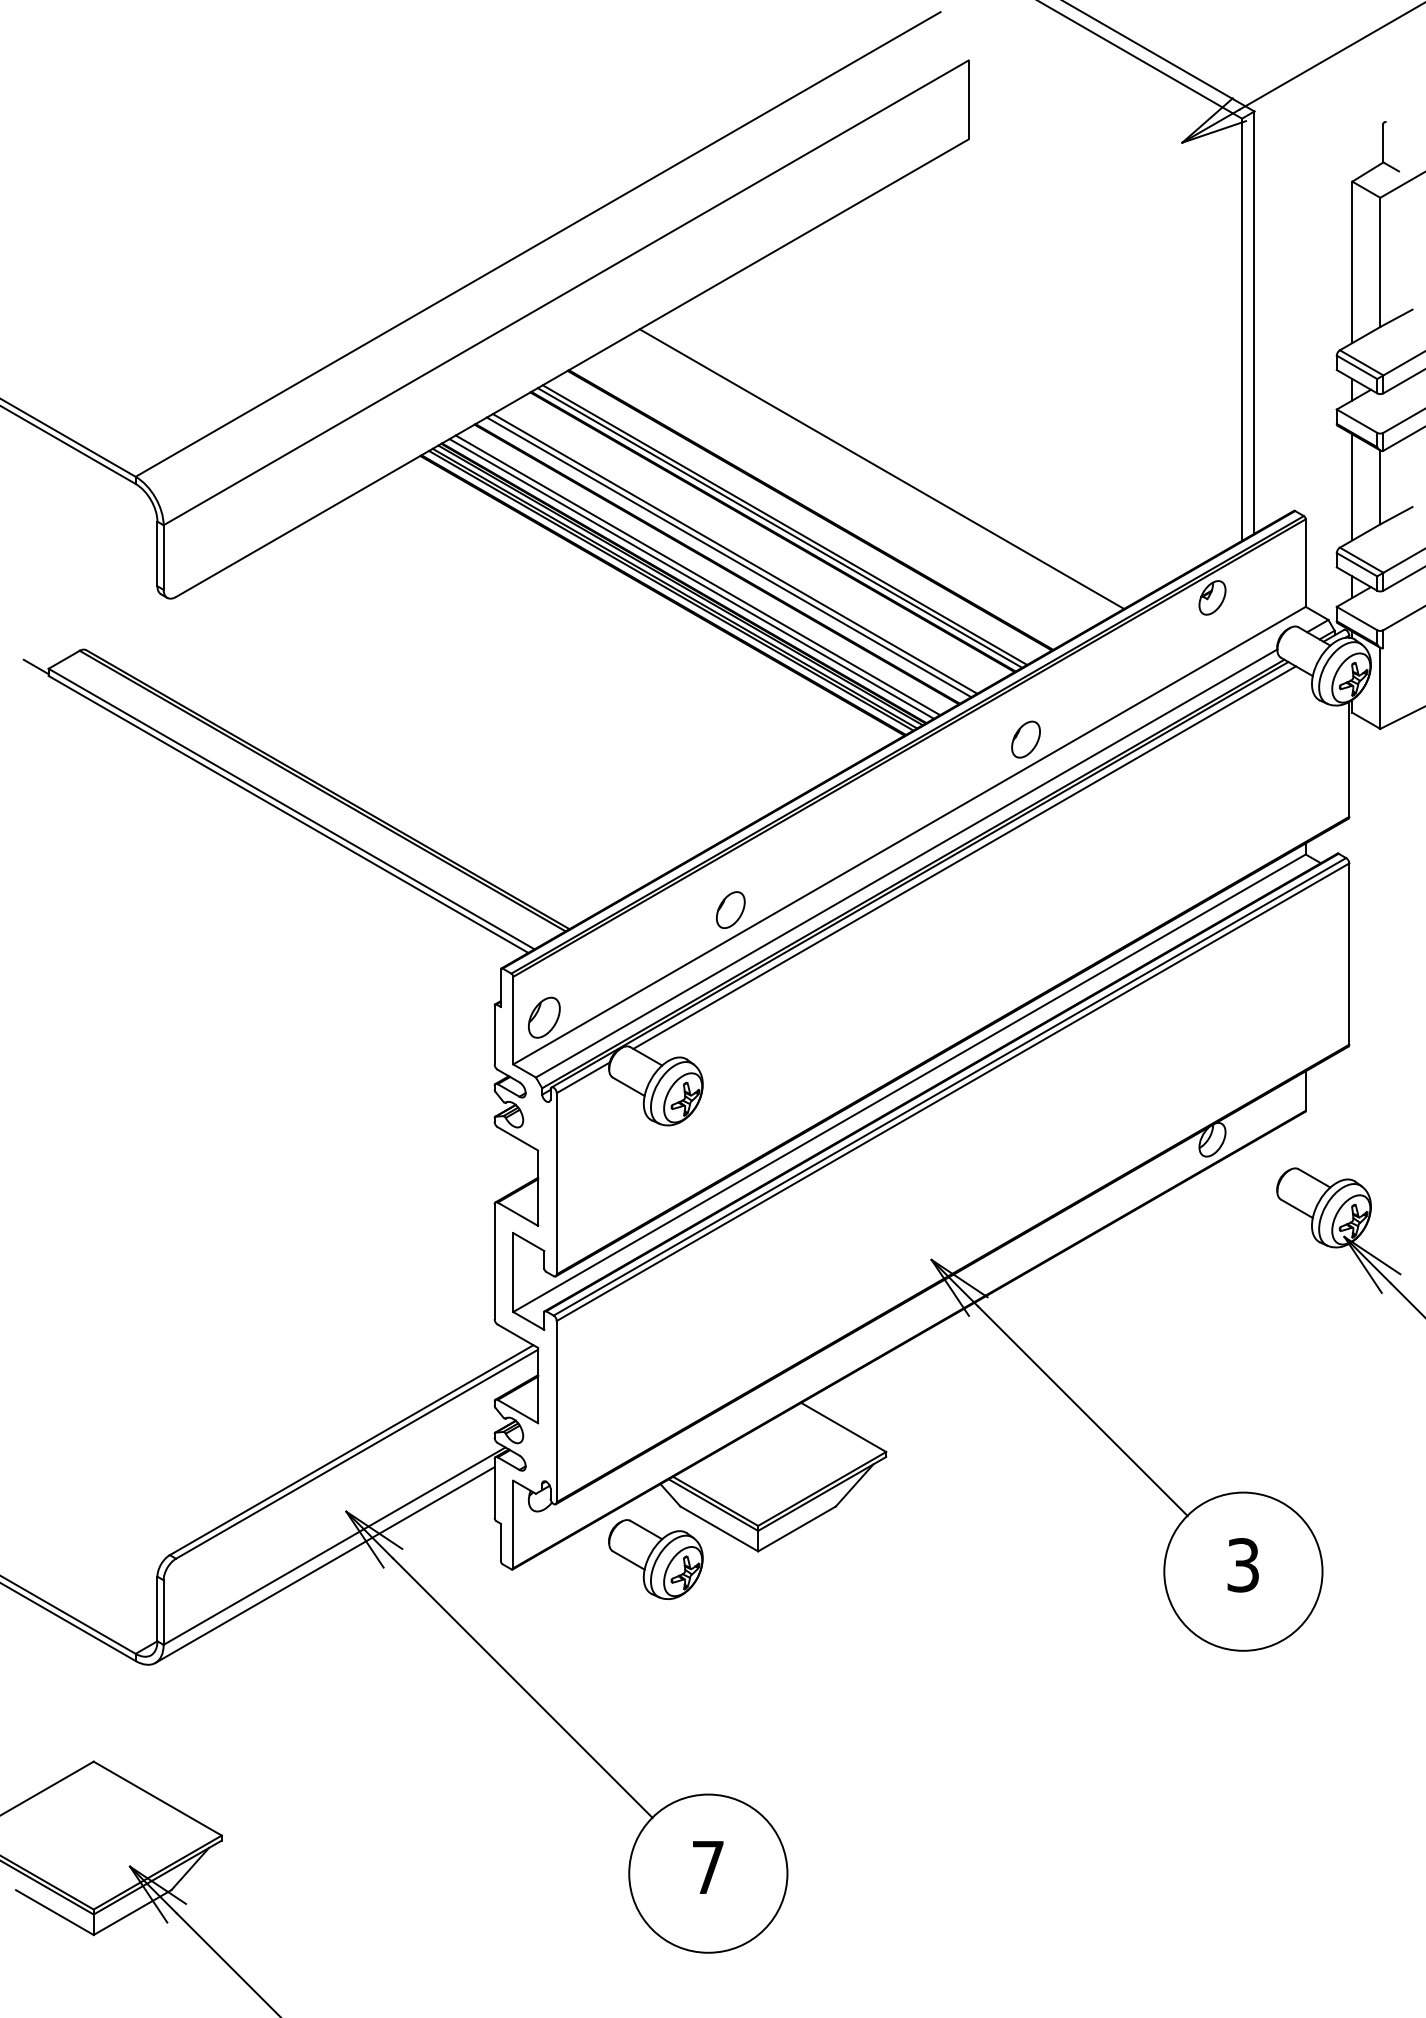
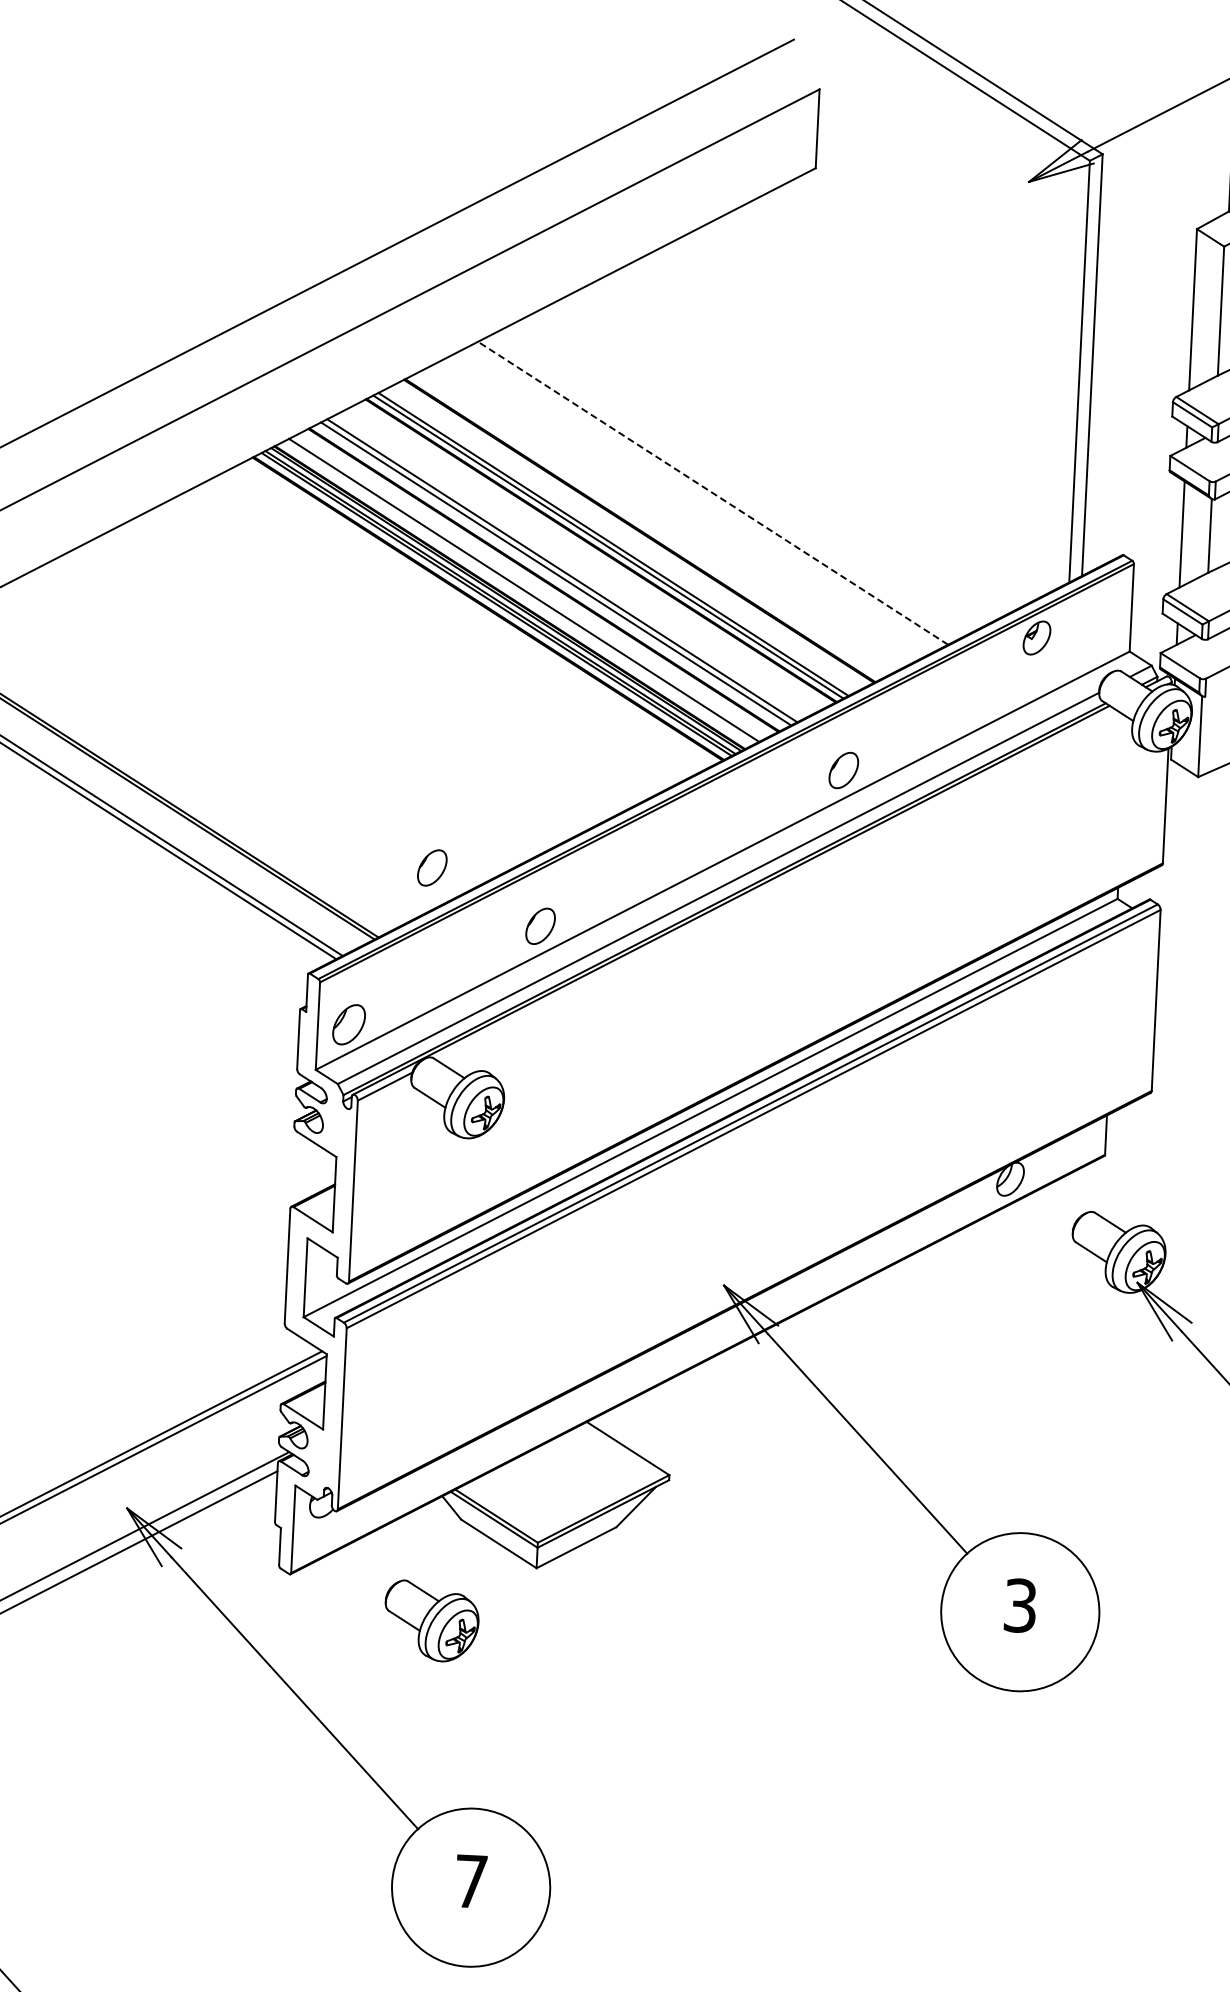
line: (881, 469) -> (712, 493), solid -> dashed
line: (691, 578) -> (517, 593), removed
part: (619, 857) -> (432, 868), added
line: (964, 857) -> (776, 885), removed
part: (655, 1559) -> (431, 1621), moved

